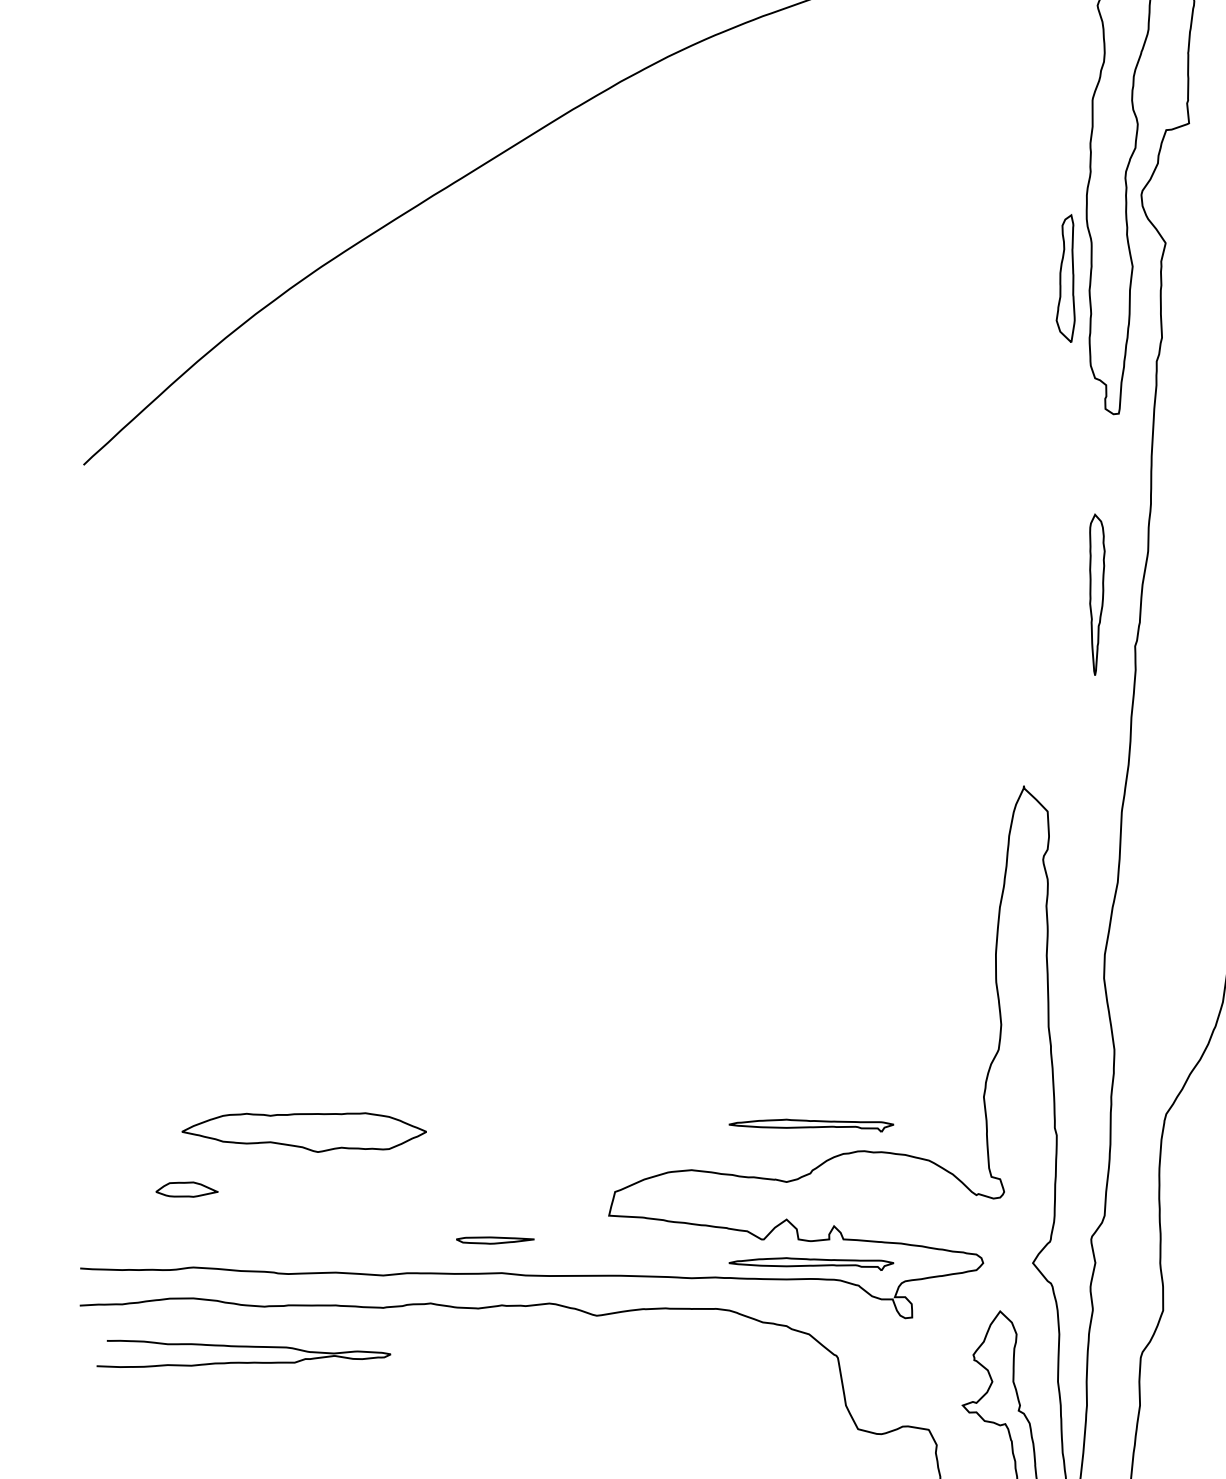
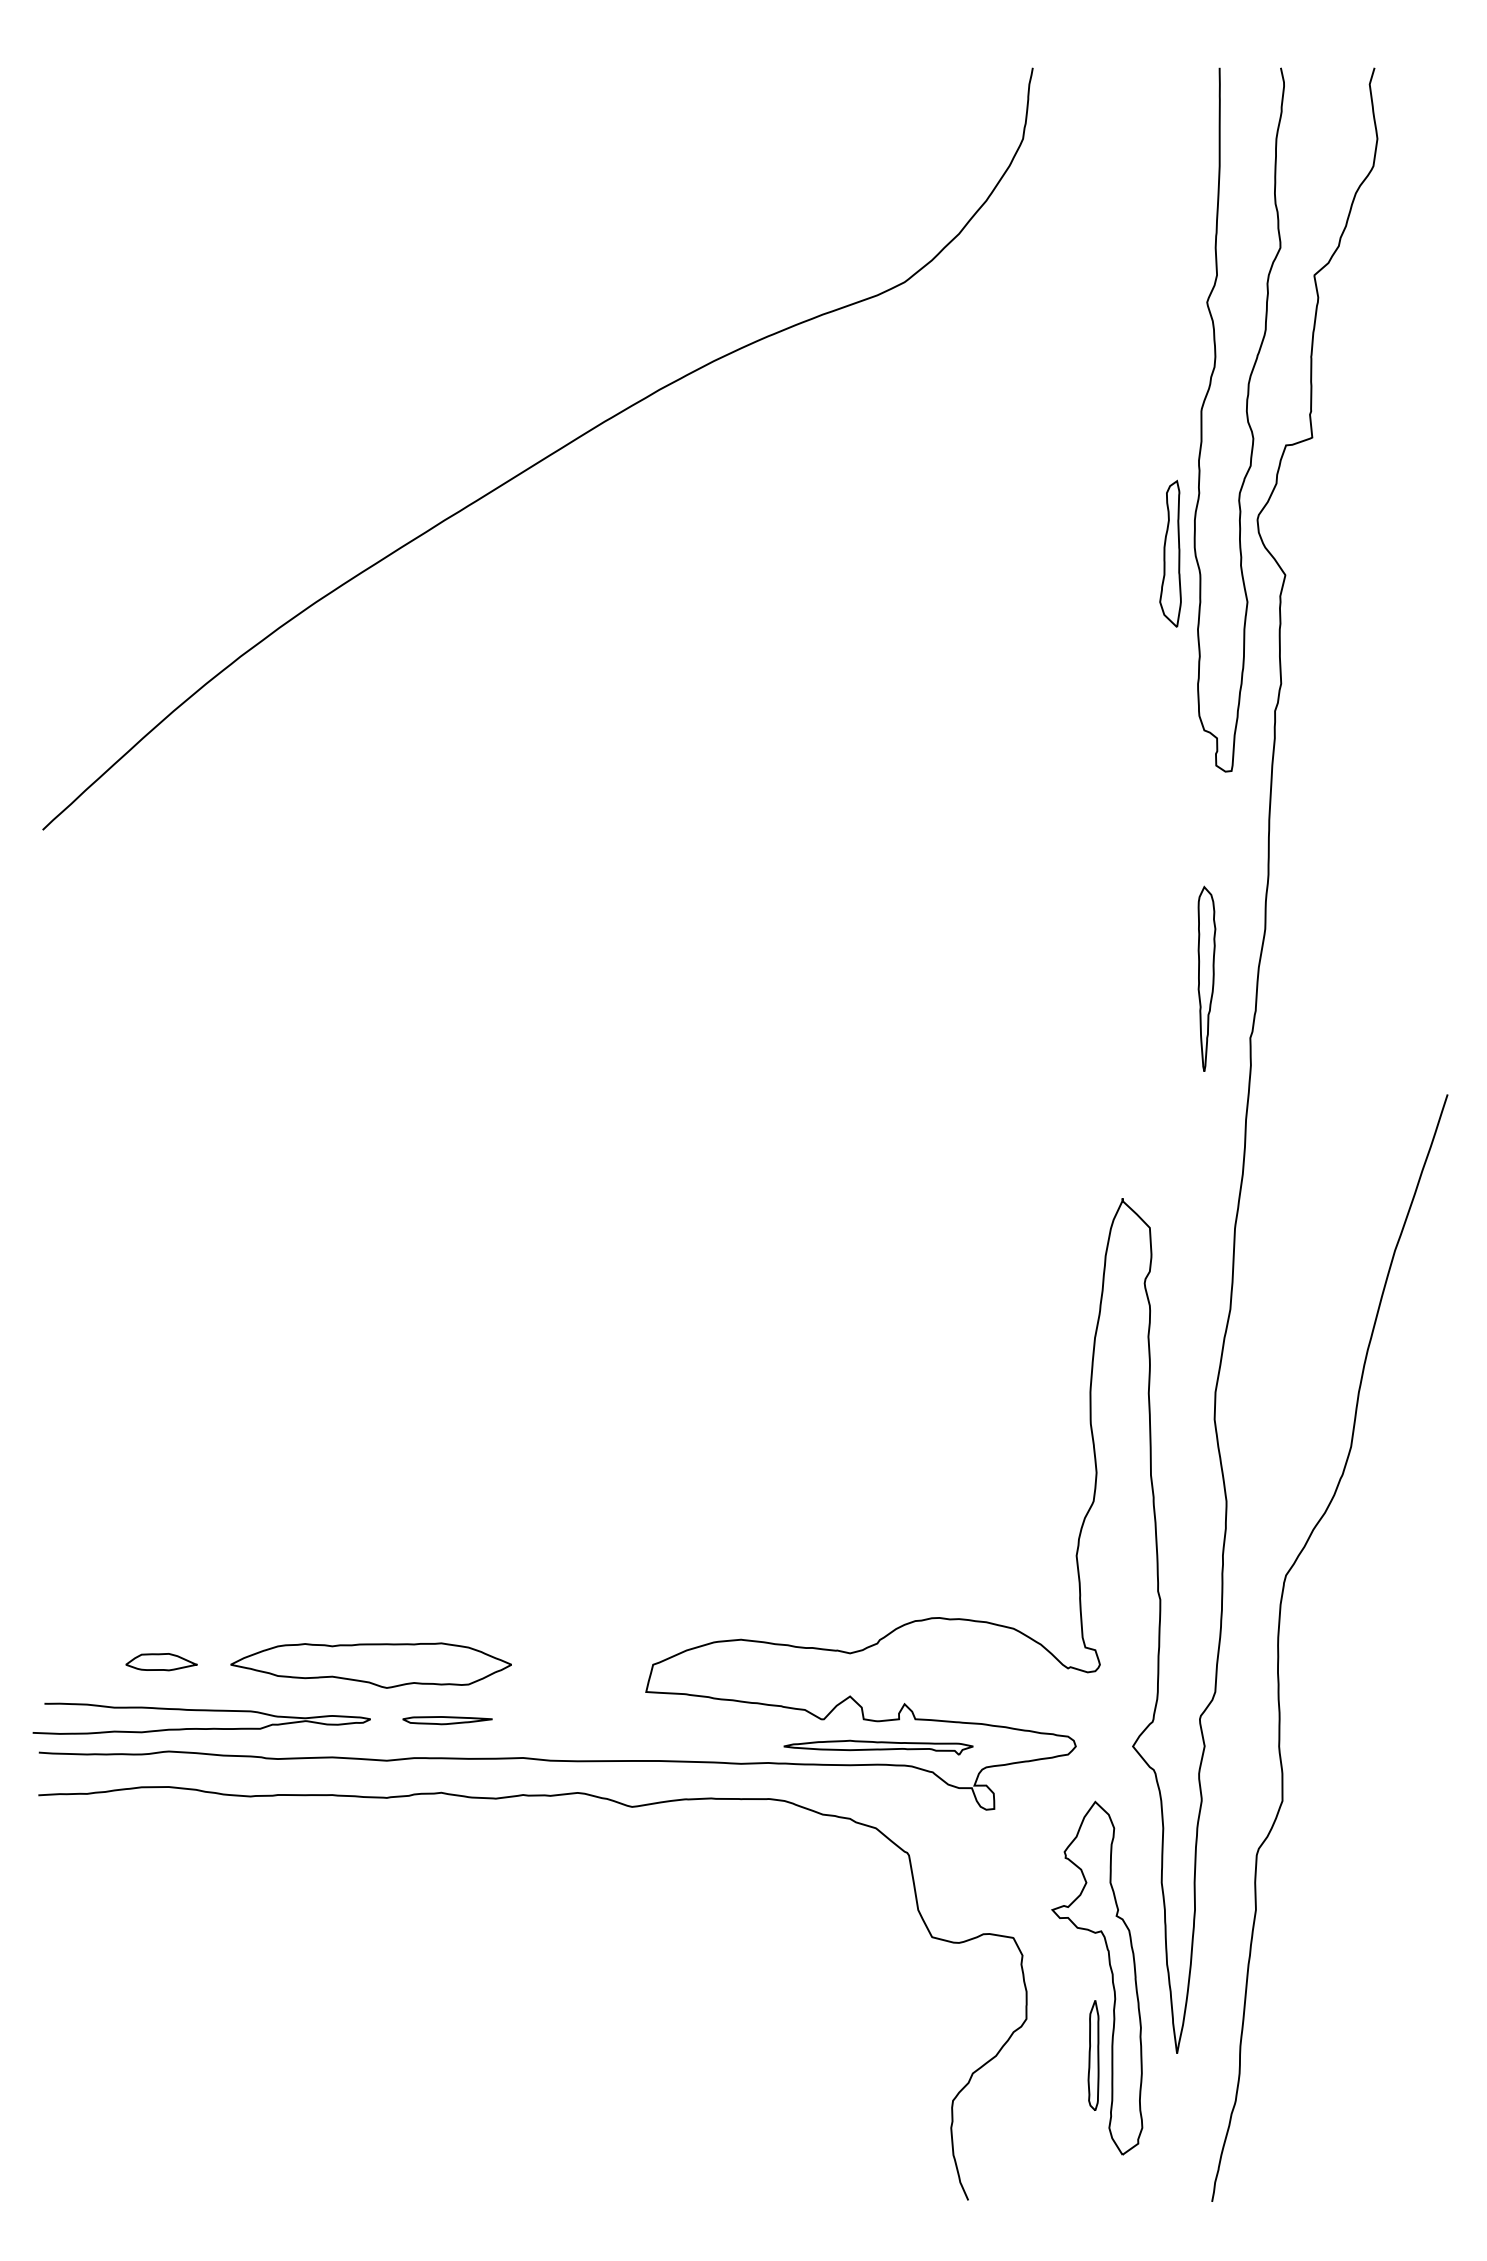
part: (1065, 278) -> (1170, 553), moved
part: (811, 1125) -> (878, 1588), removed
part: (303, 1132) -> (370, 1665), moved
part: (495, 1240) -> (447, 1720), moved
curve: (243, 1347) -> (201, 1711), moved

